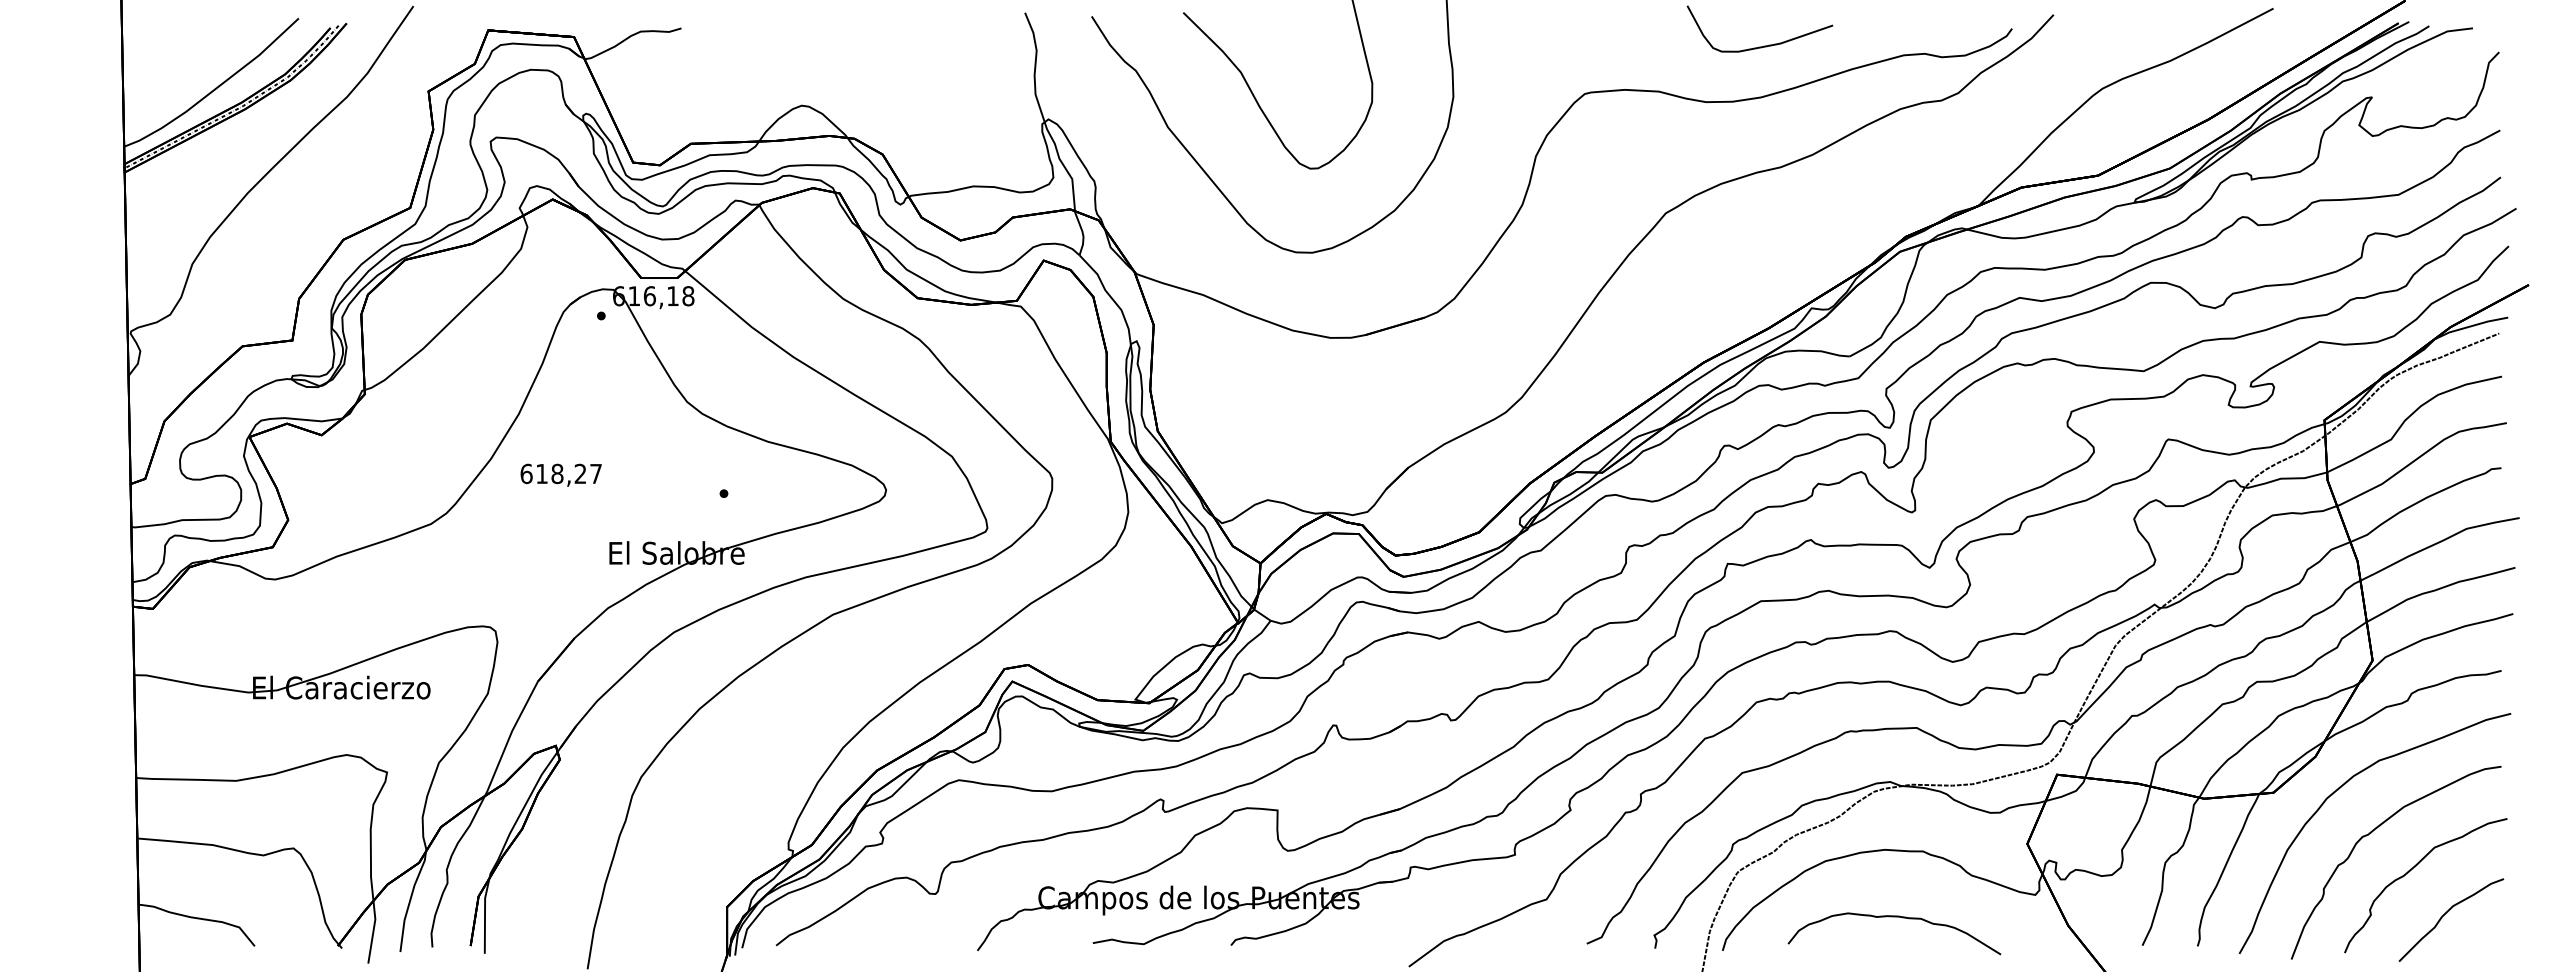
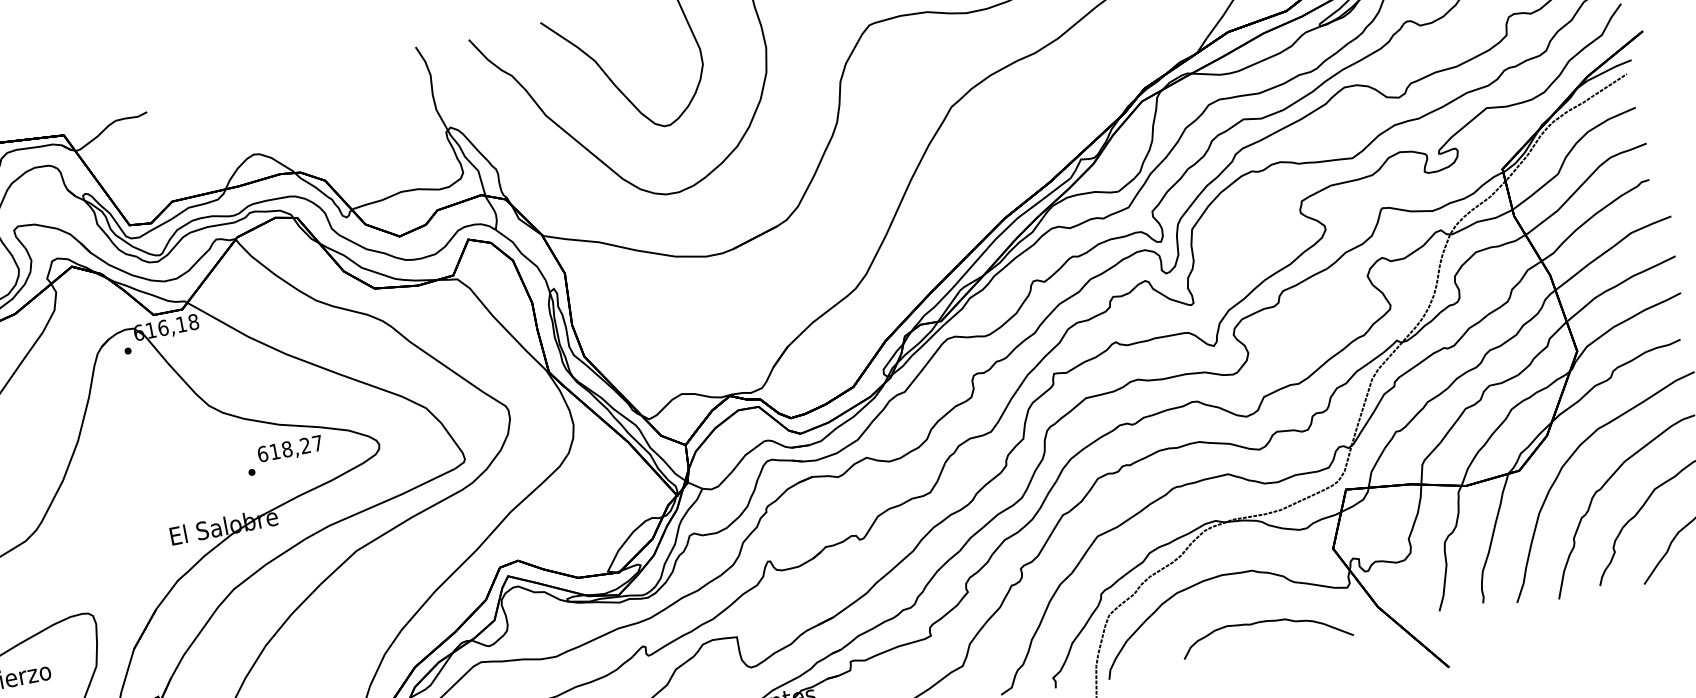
text: (560, 474) -> (289, 449), moved
curve: (1894, 917) -> (1264, 622), moved

